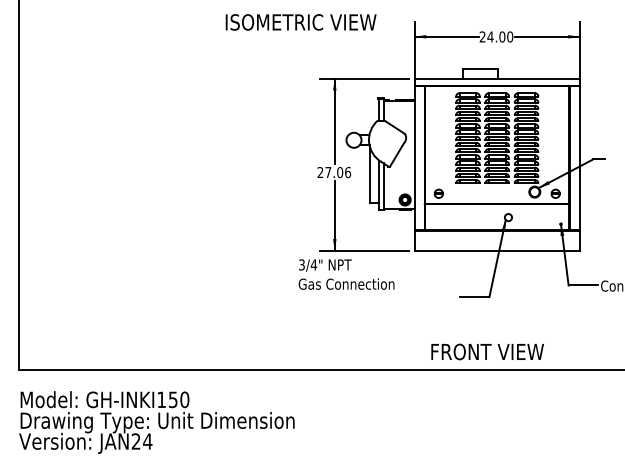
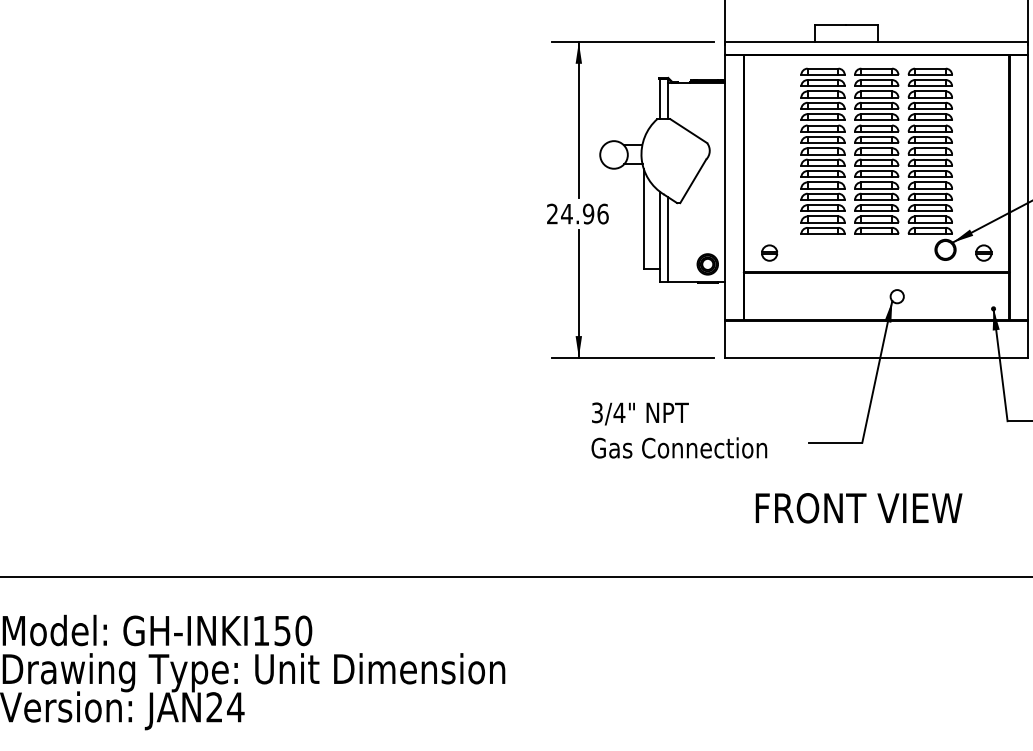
text: (333, 172) -> (576, 213), 27.06 -> 24.96
text: (346, 274) -> (679, 430), moved
text: (487, 351) -> (858, 507), moved

